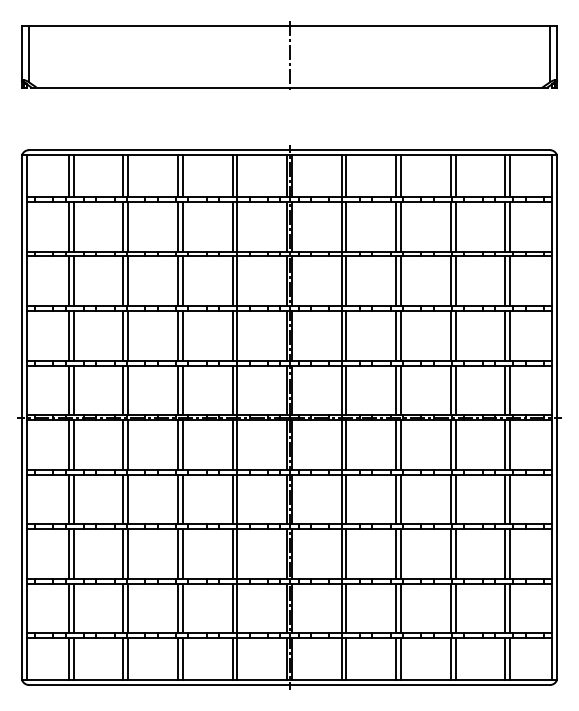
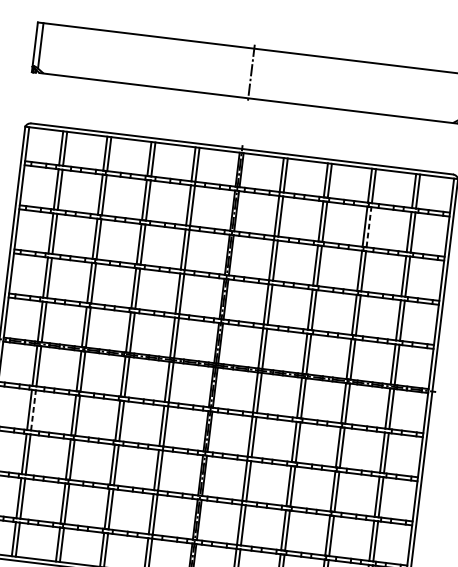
line: (455, 226) -> (369, 226), solid -> dashed
line: (73, 499) -> (33, 410), solid -> dashed

